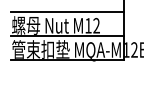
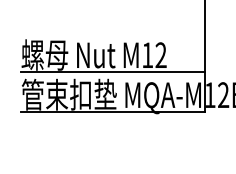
line: (67, 11) -> (113, 31), removed

